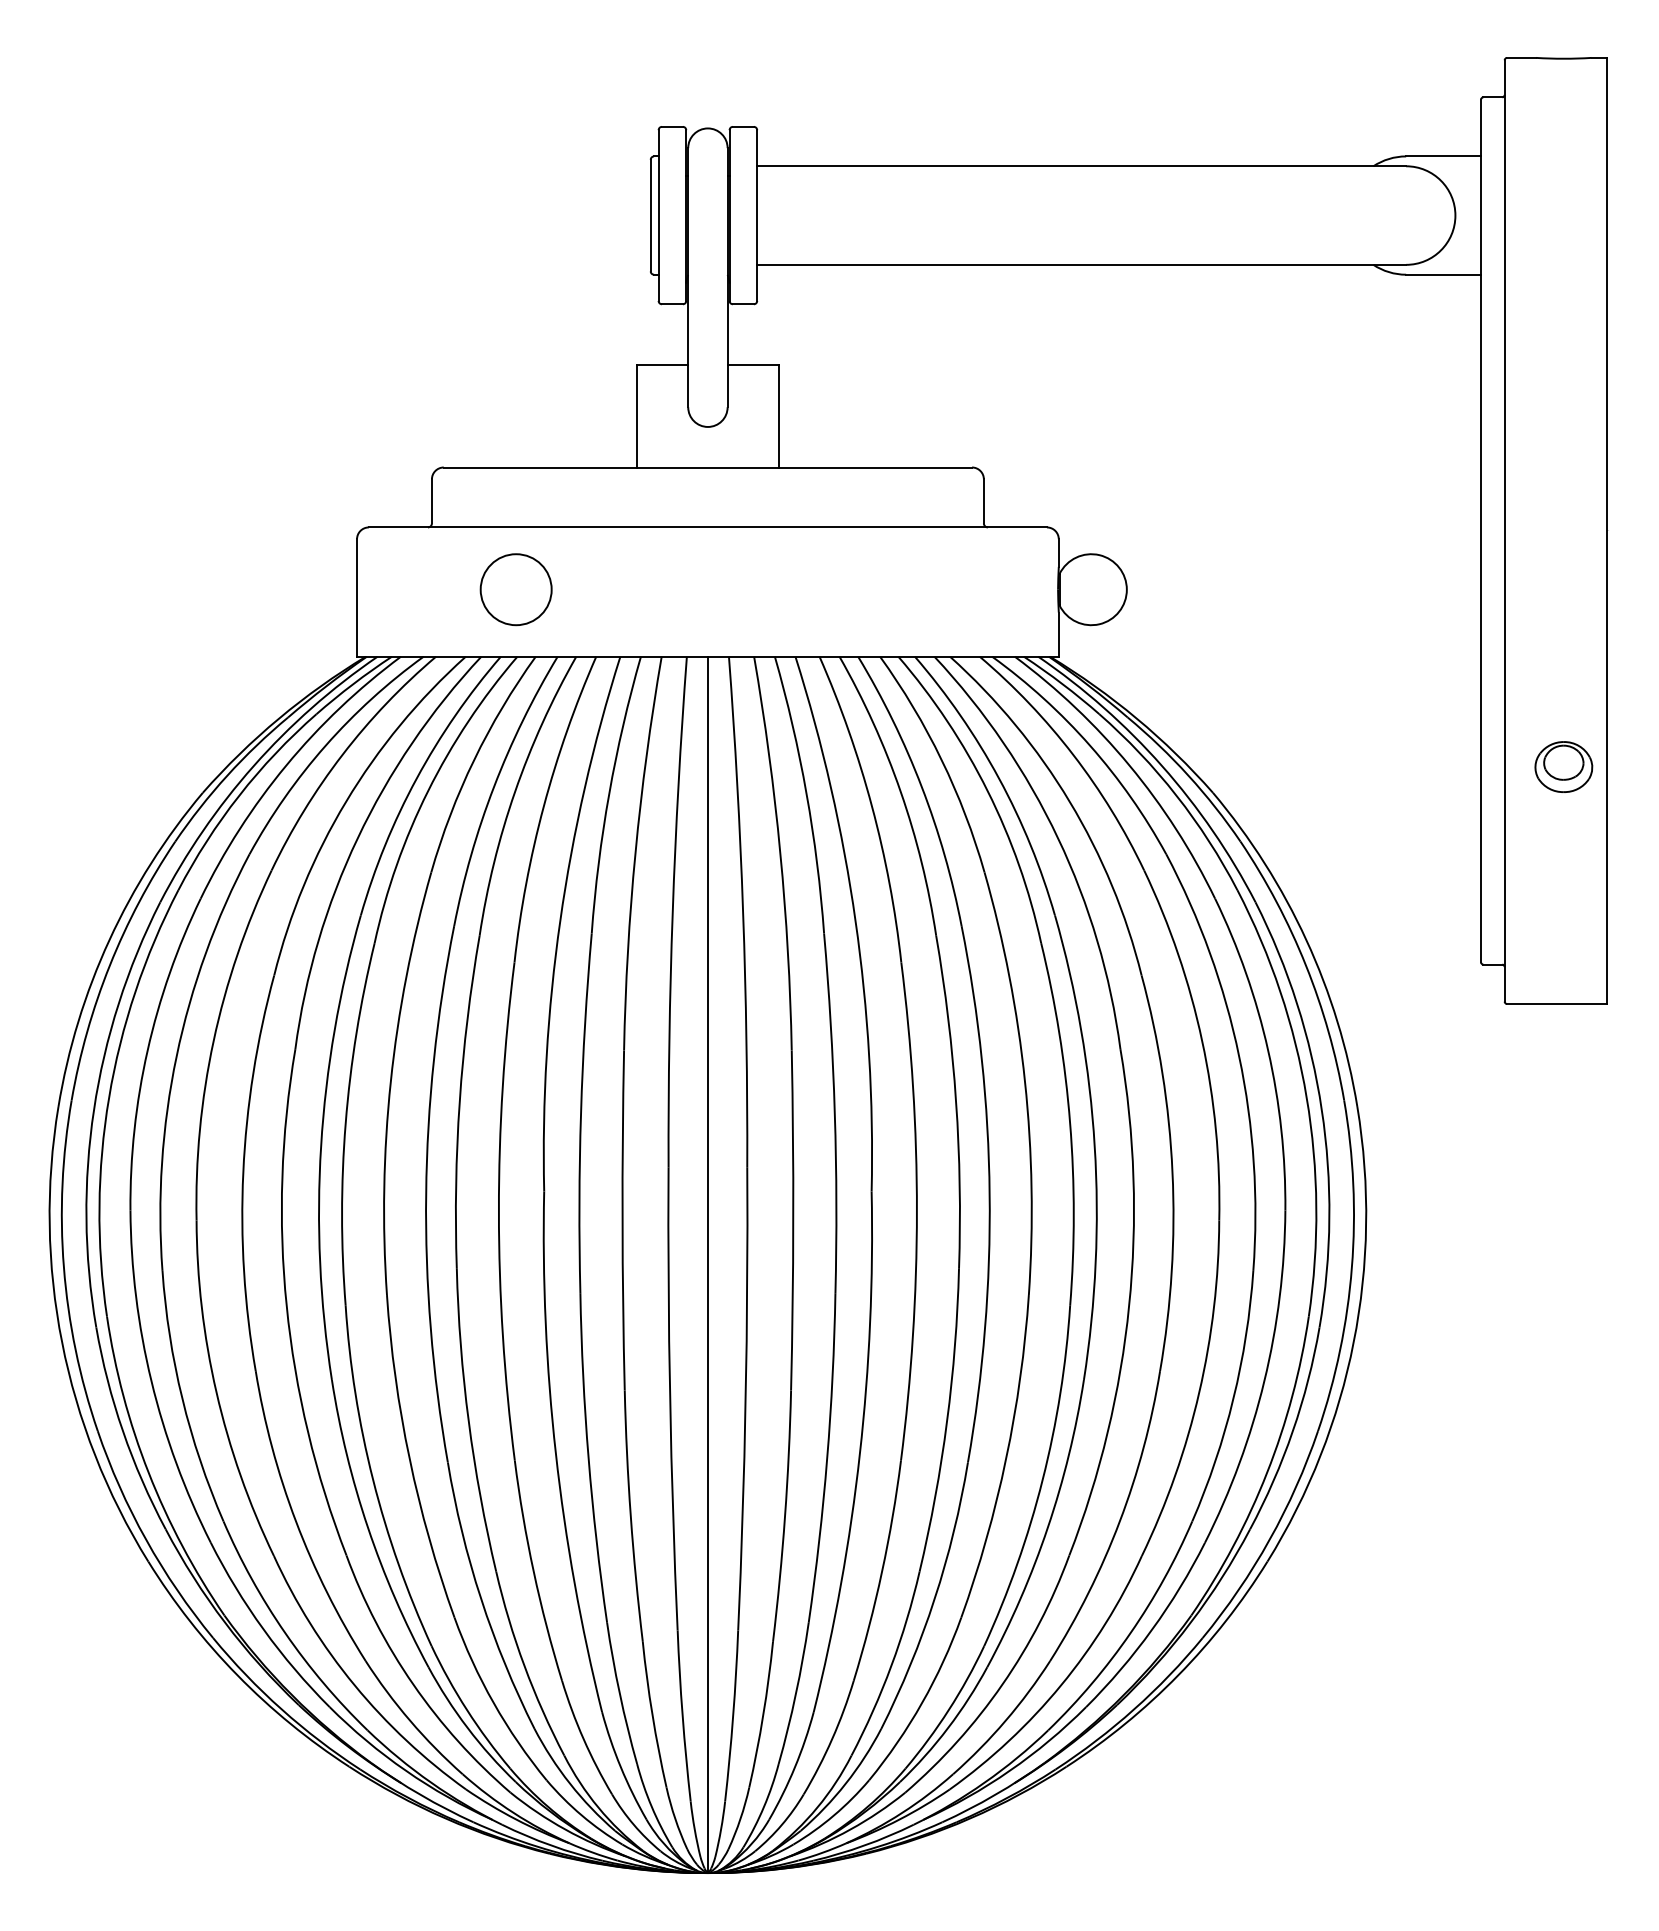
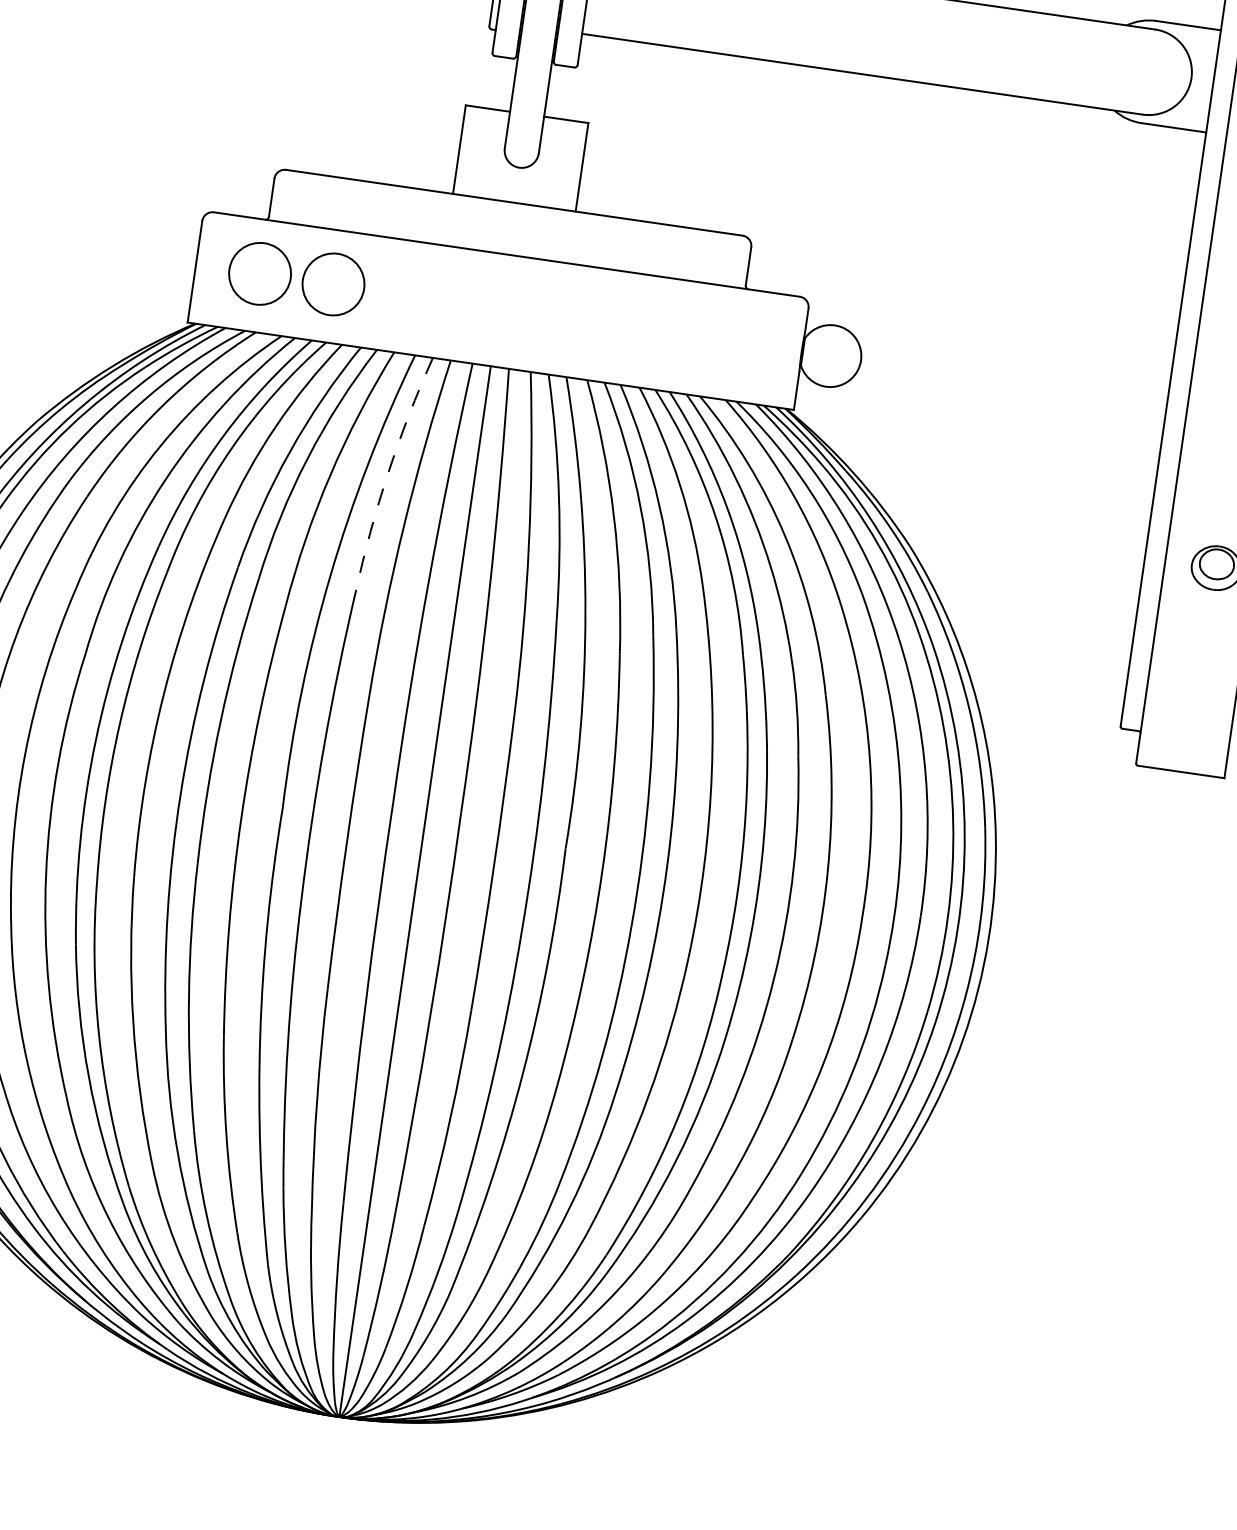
circle: (430, 589) -> (259, 273), added
arc: (609, 793) -> (388, 472), solid -> dashed

